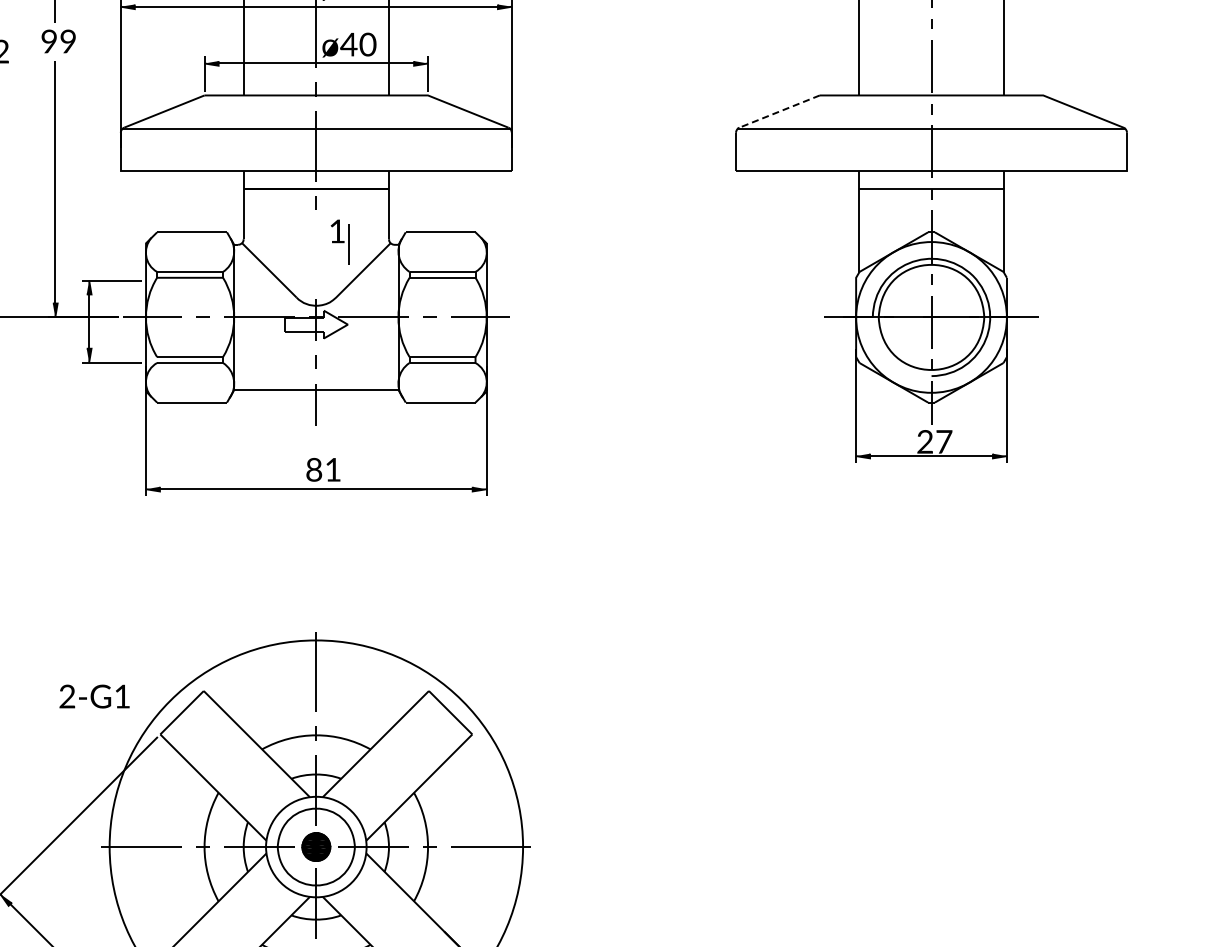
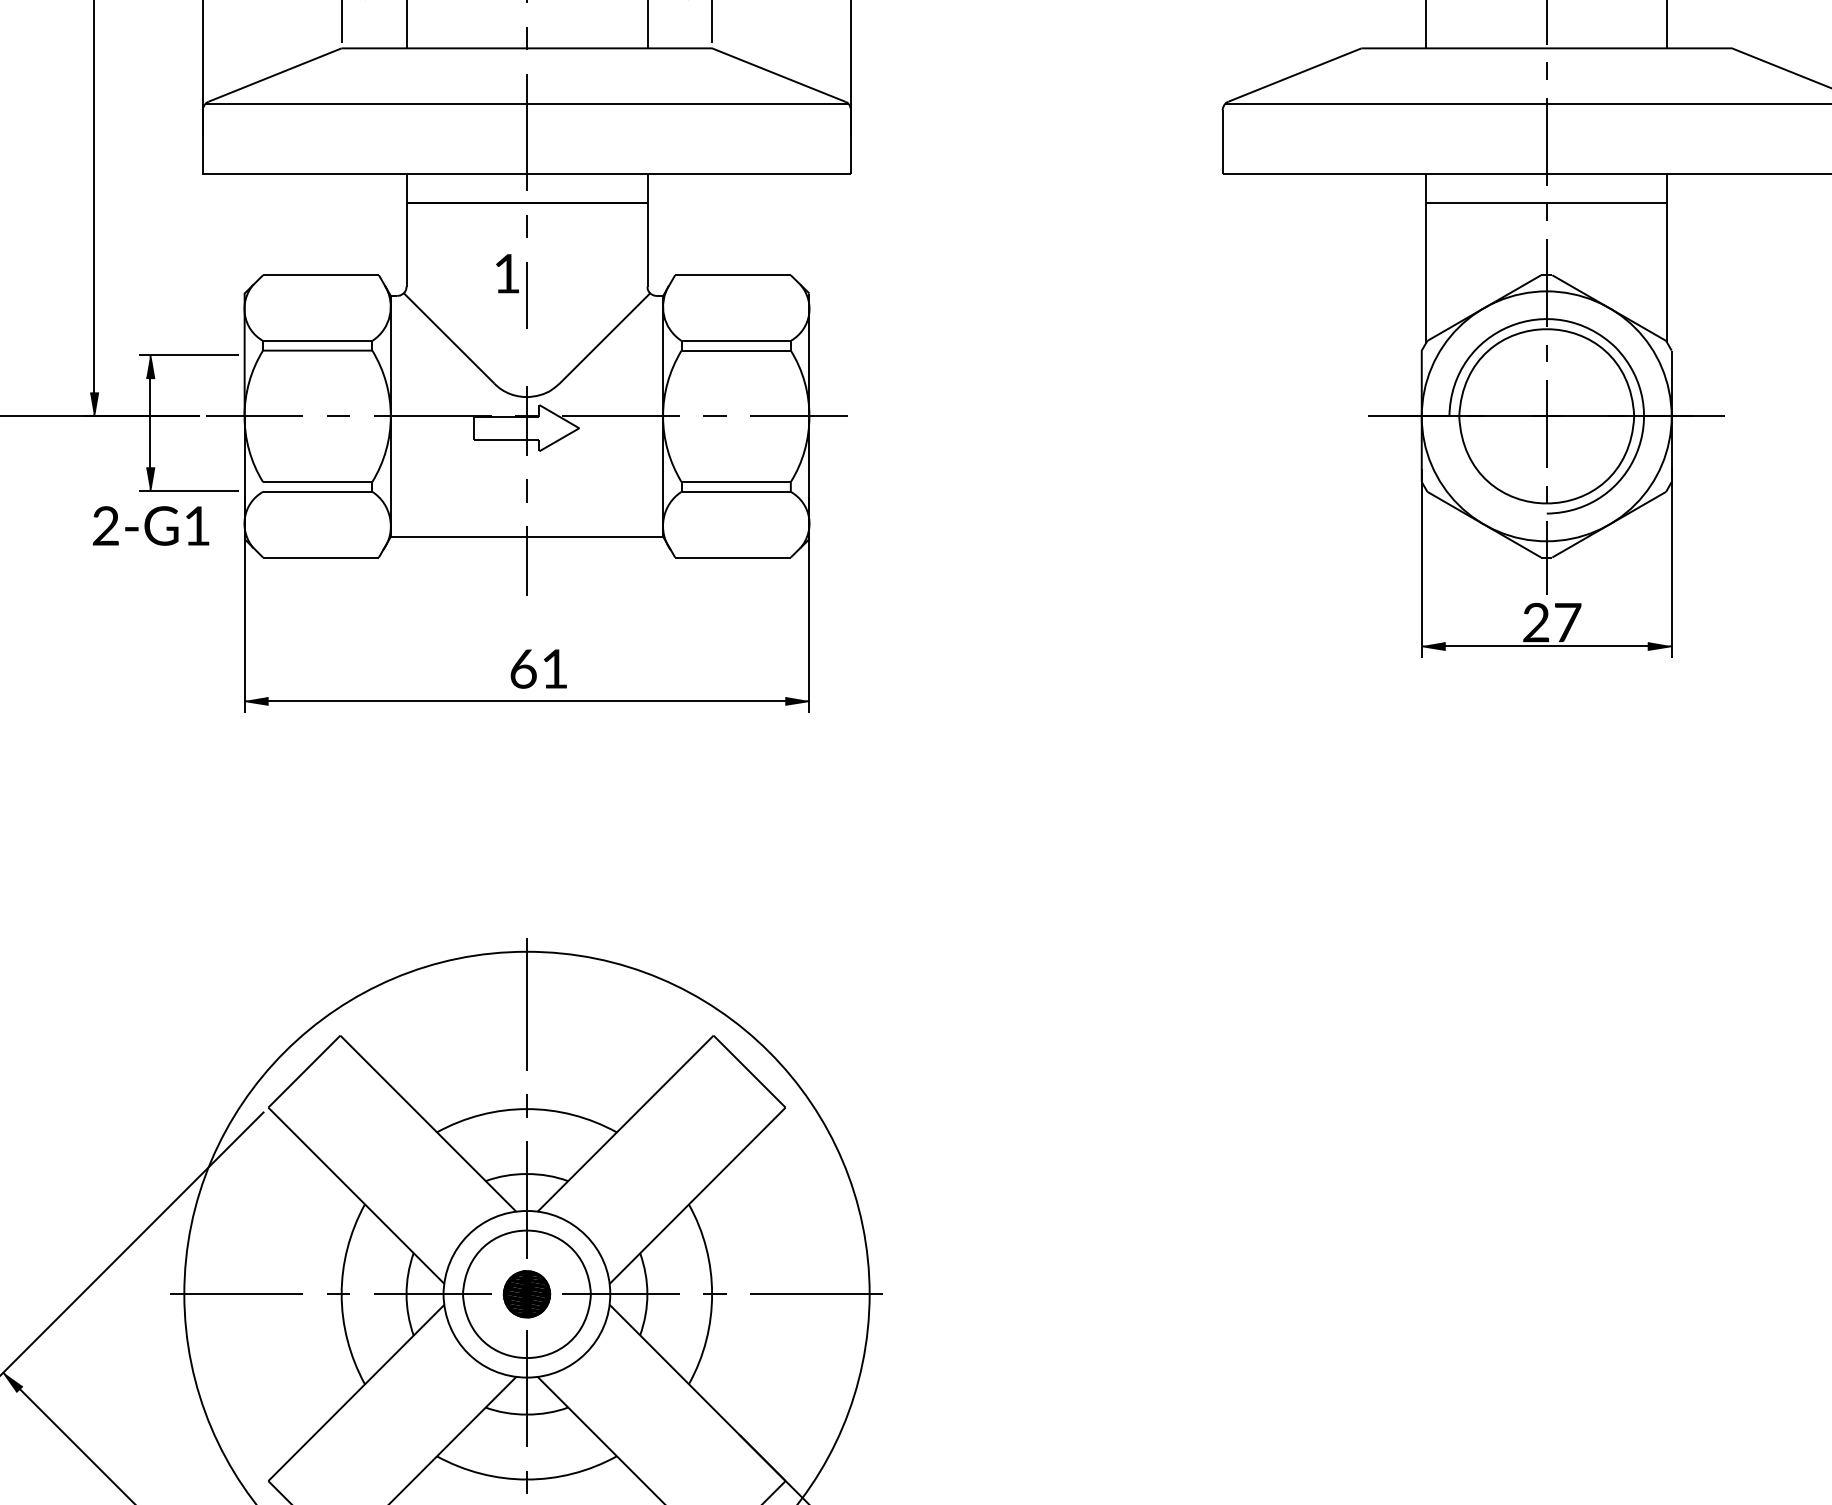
line: (779, 111) -> (1294, 74), dashed -> solid
part: (339, 241) -> (510, 290), moved
text: (314, 469) -> (523, 668), 81 -> 61
text: (94, 696) -> (150, 525), moved

